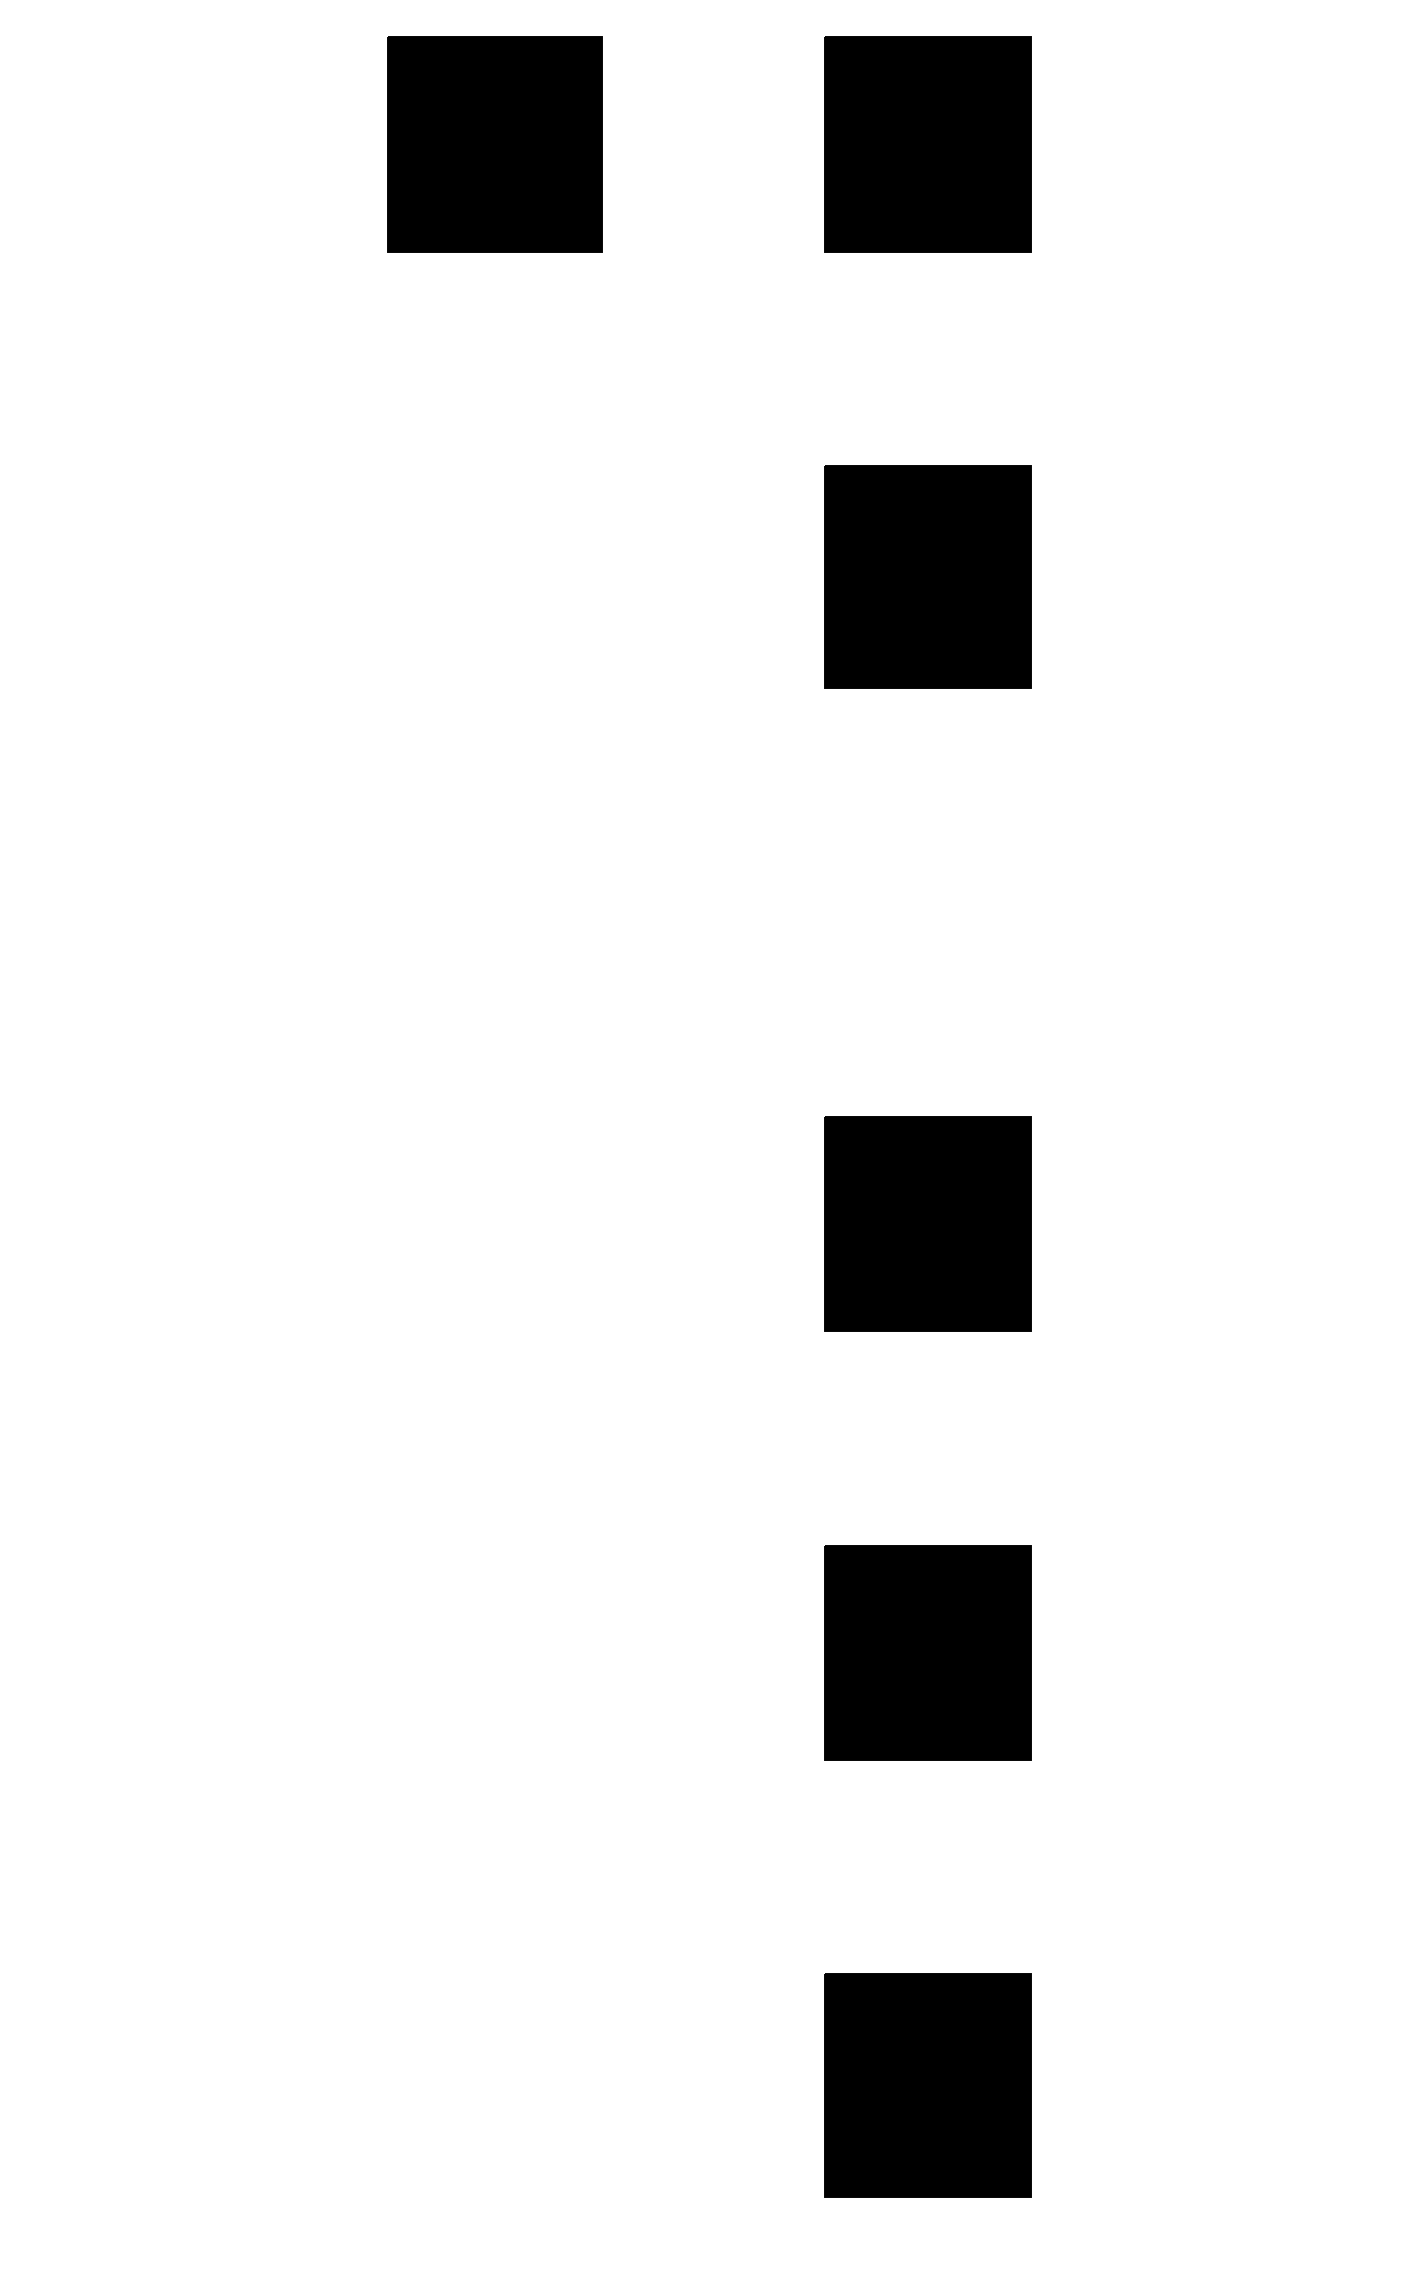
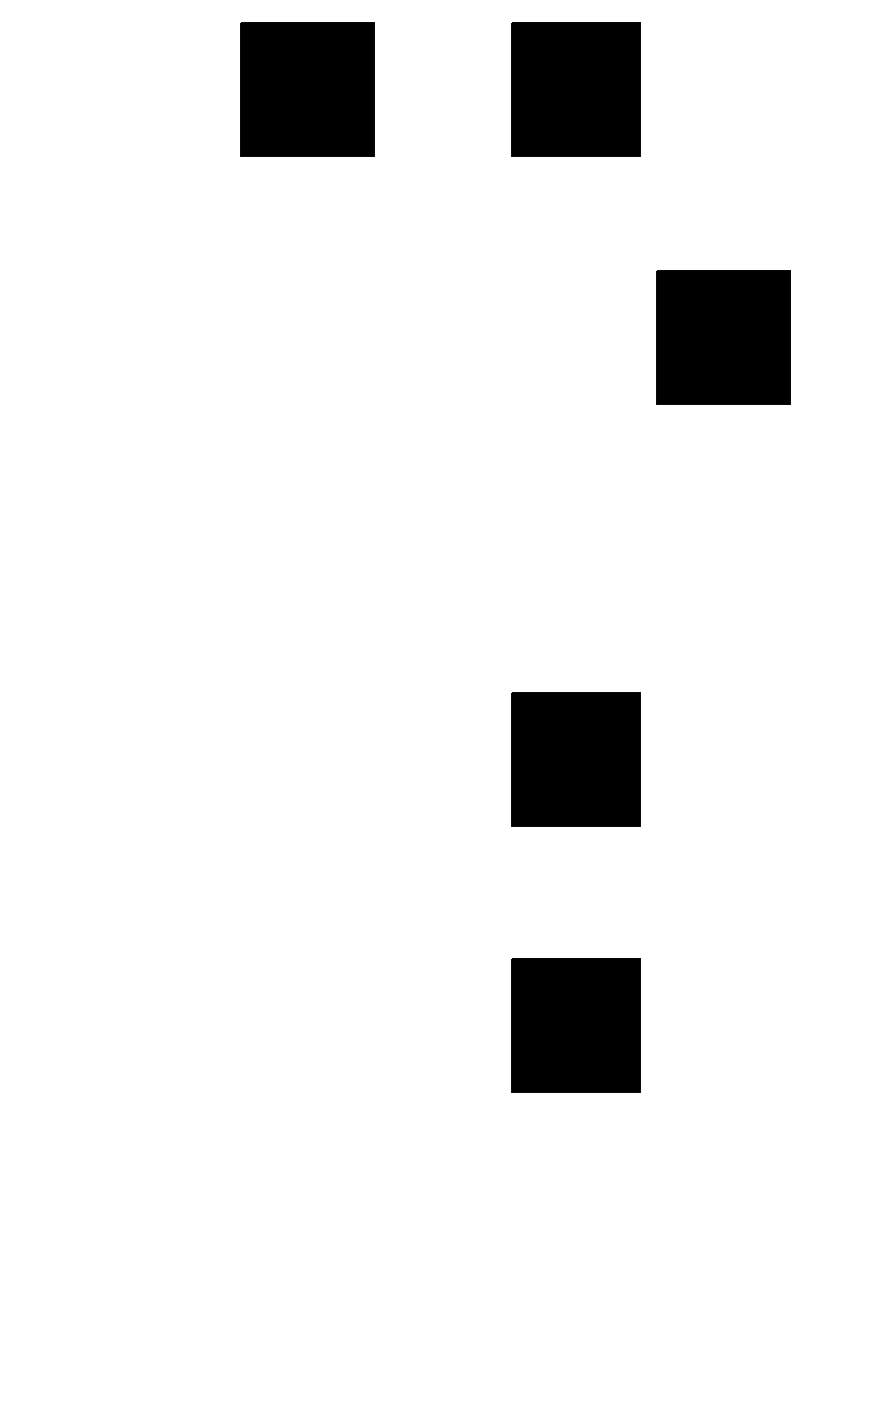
part: (1165, 543) -> (723, 337), added
part: (926, 575) -> (575, 357), removed
part: (926, 2085) -> (575, 1294), removed

